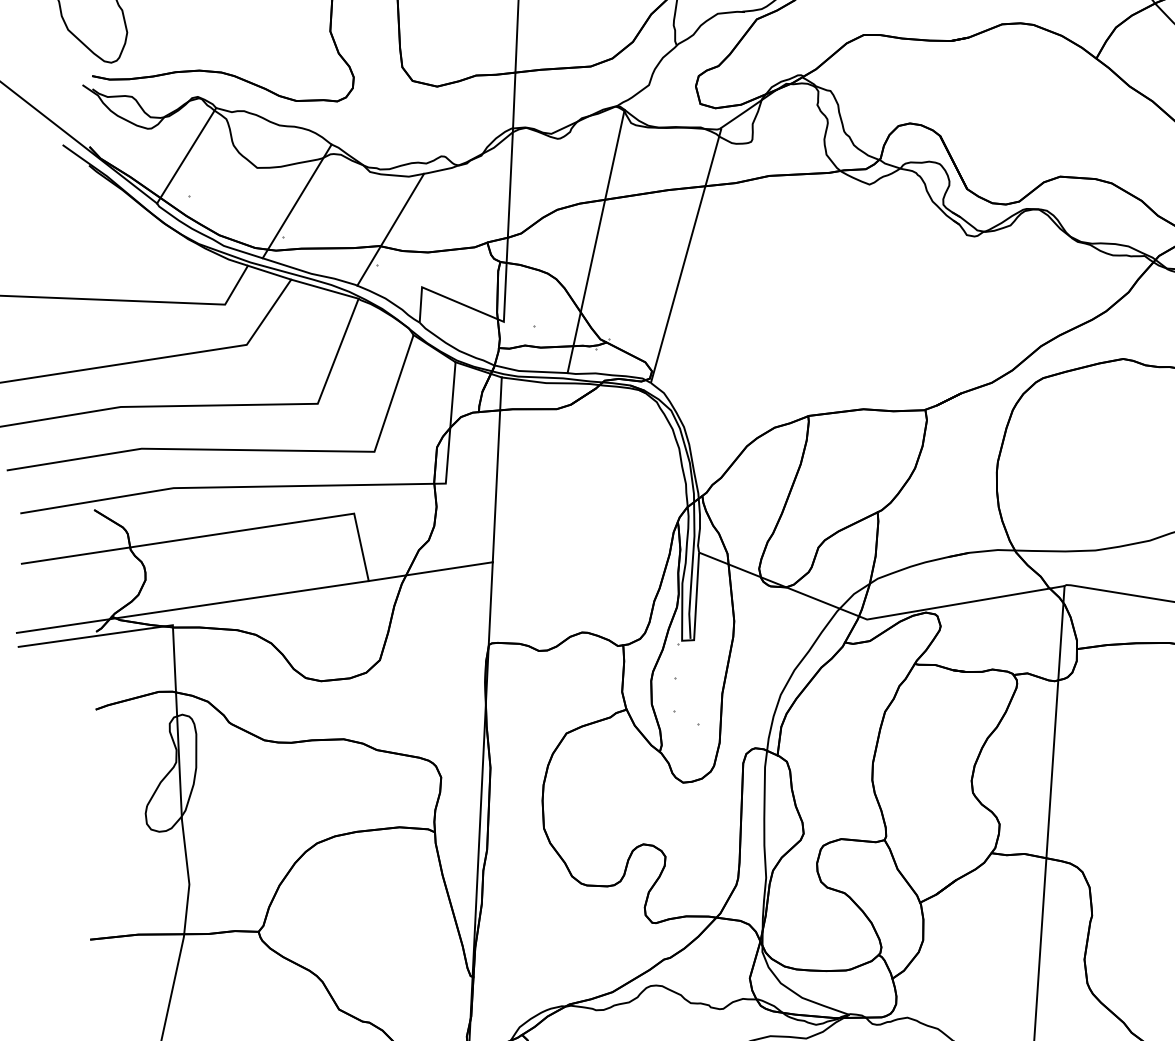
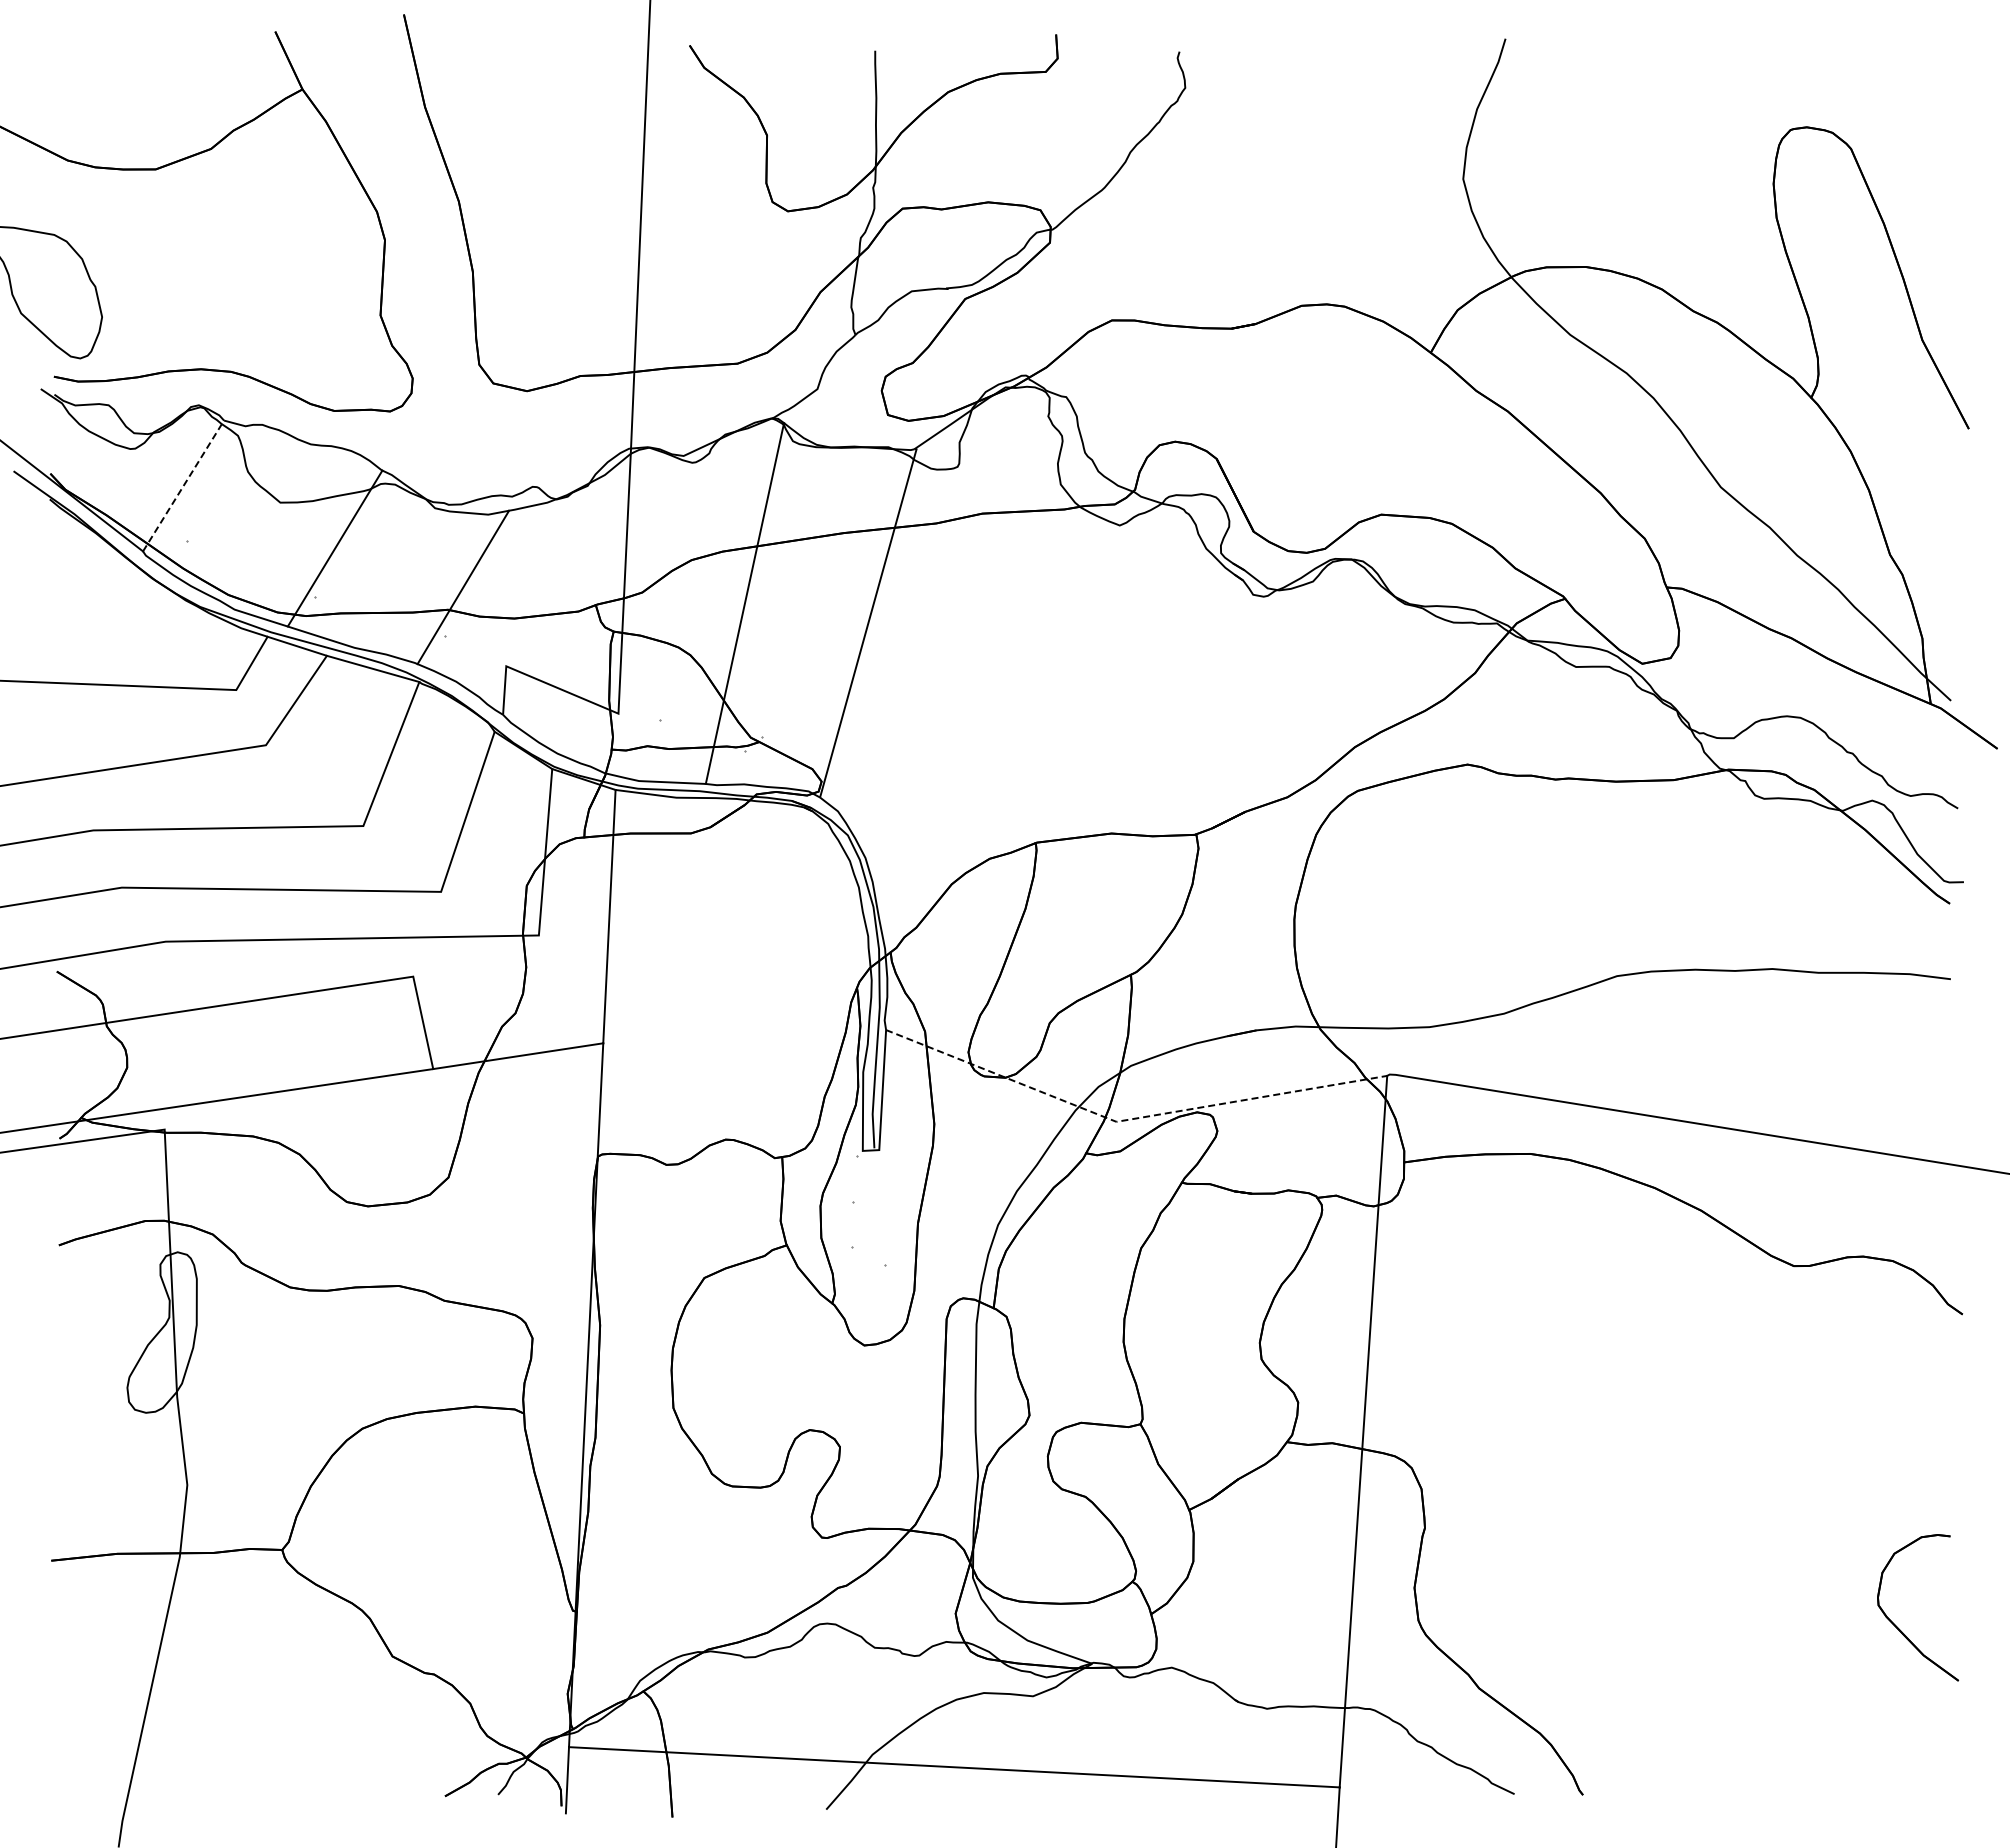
line: (186, 156) -> (183, 486), solid -> dashed
line: (876, 617) -> (1129, 1119), solid -> dashed

